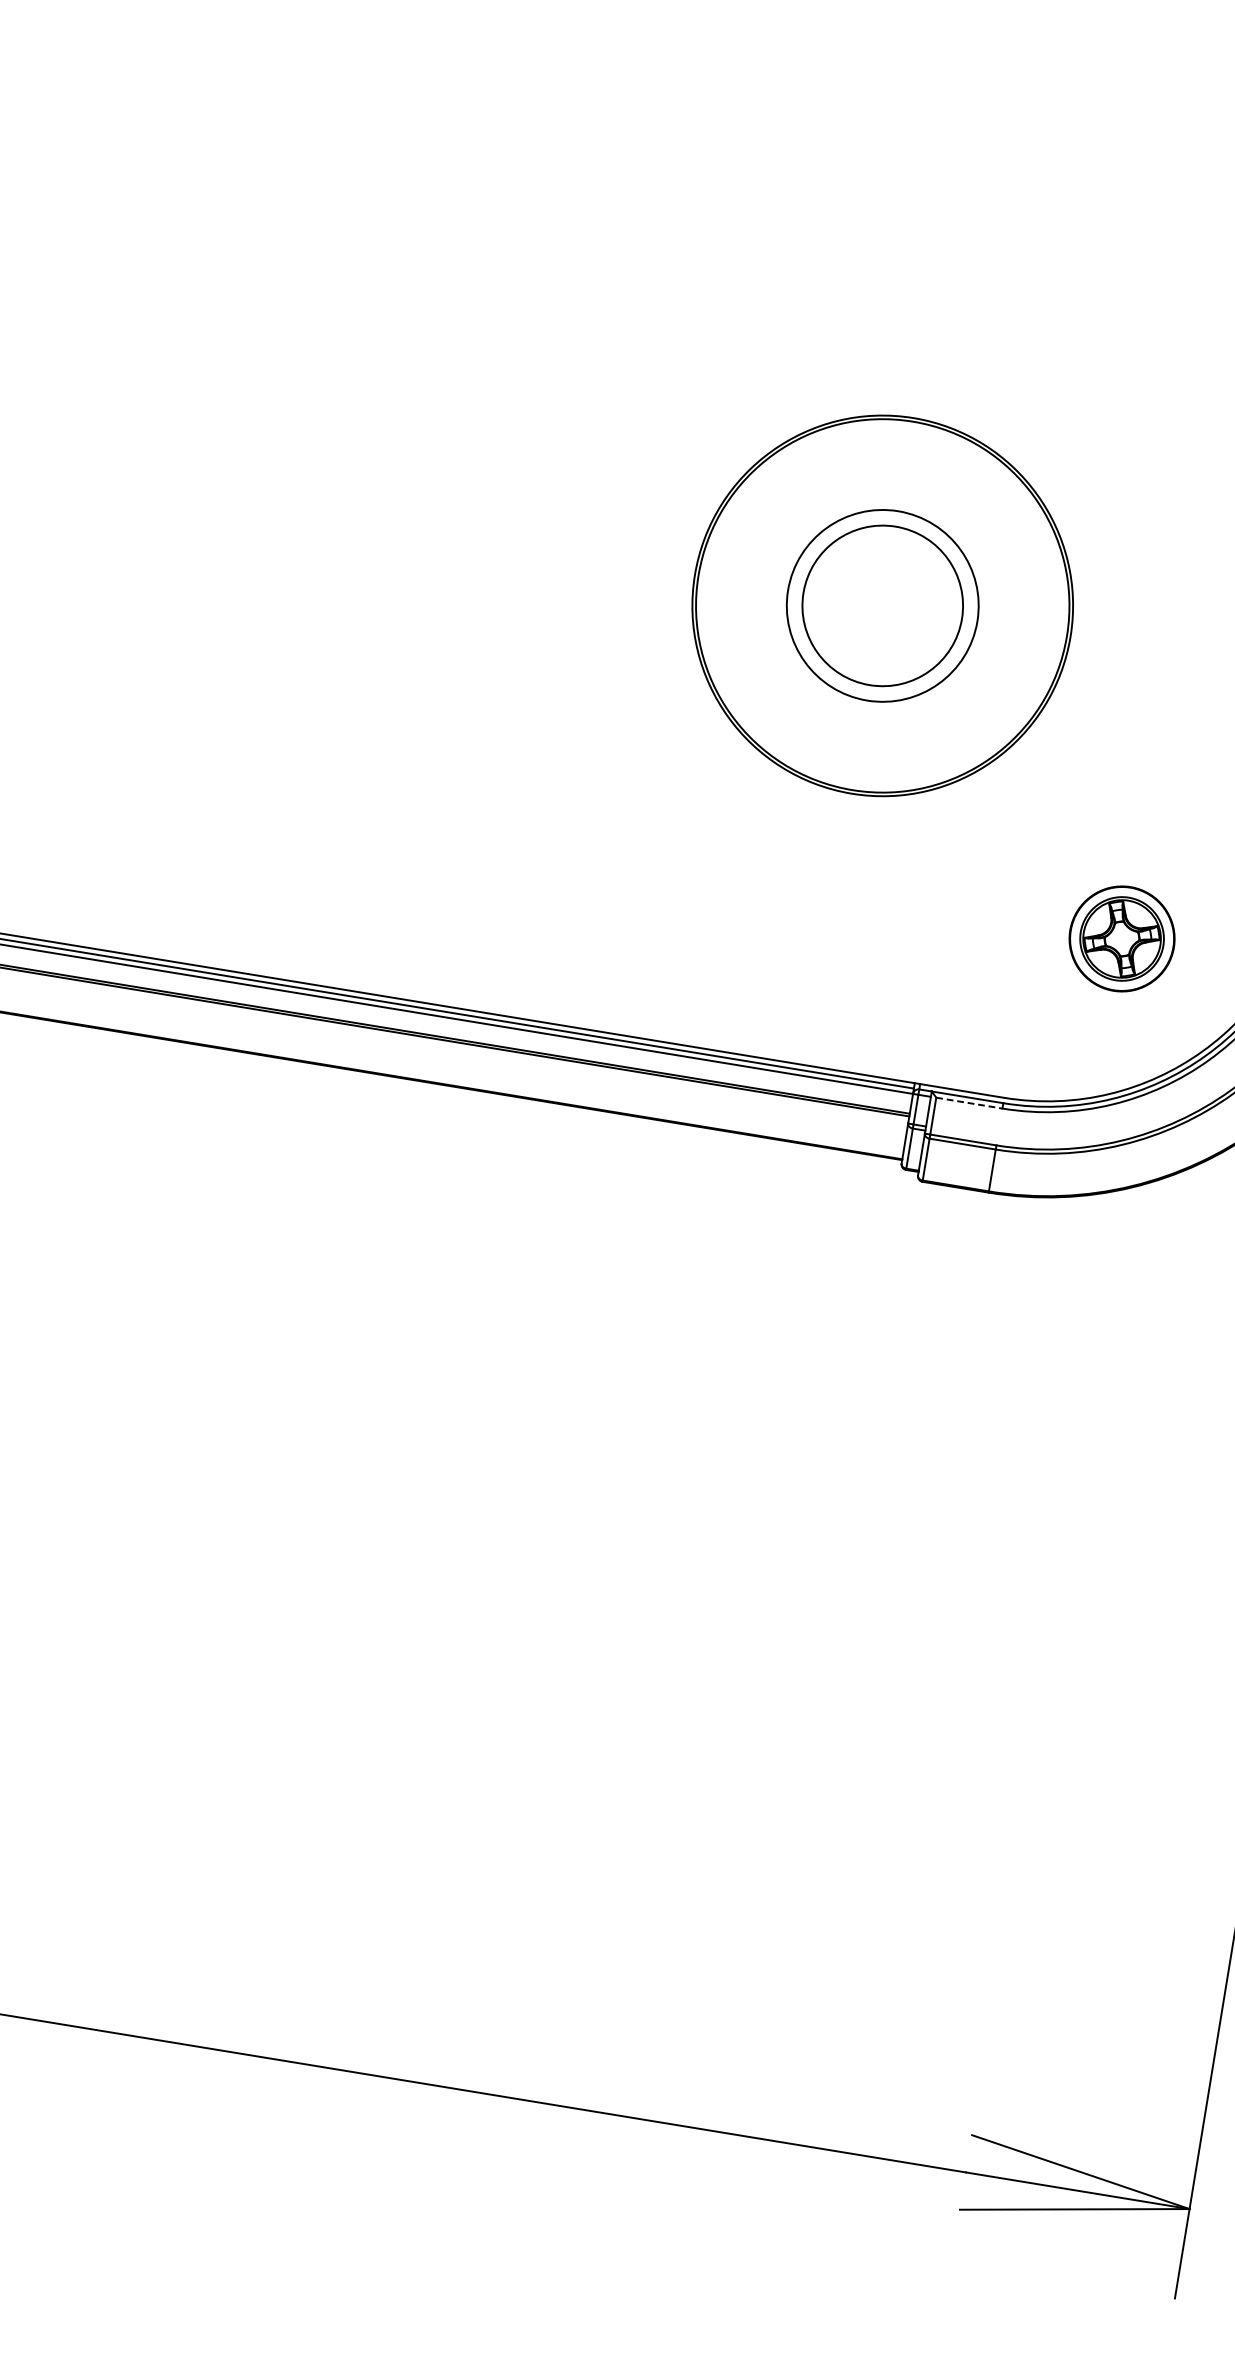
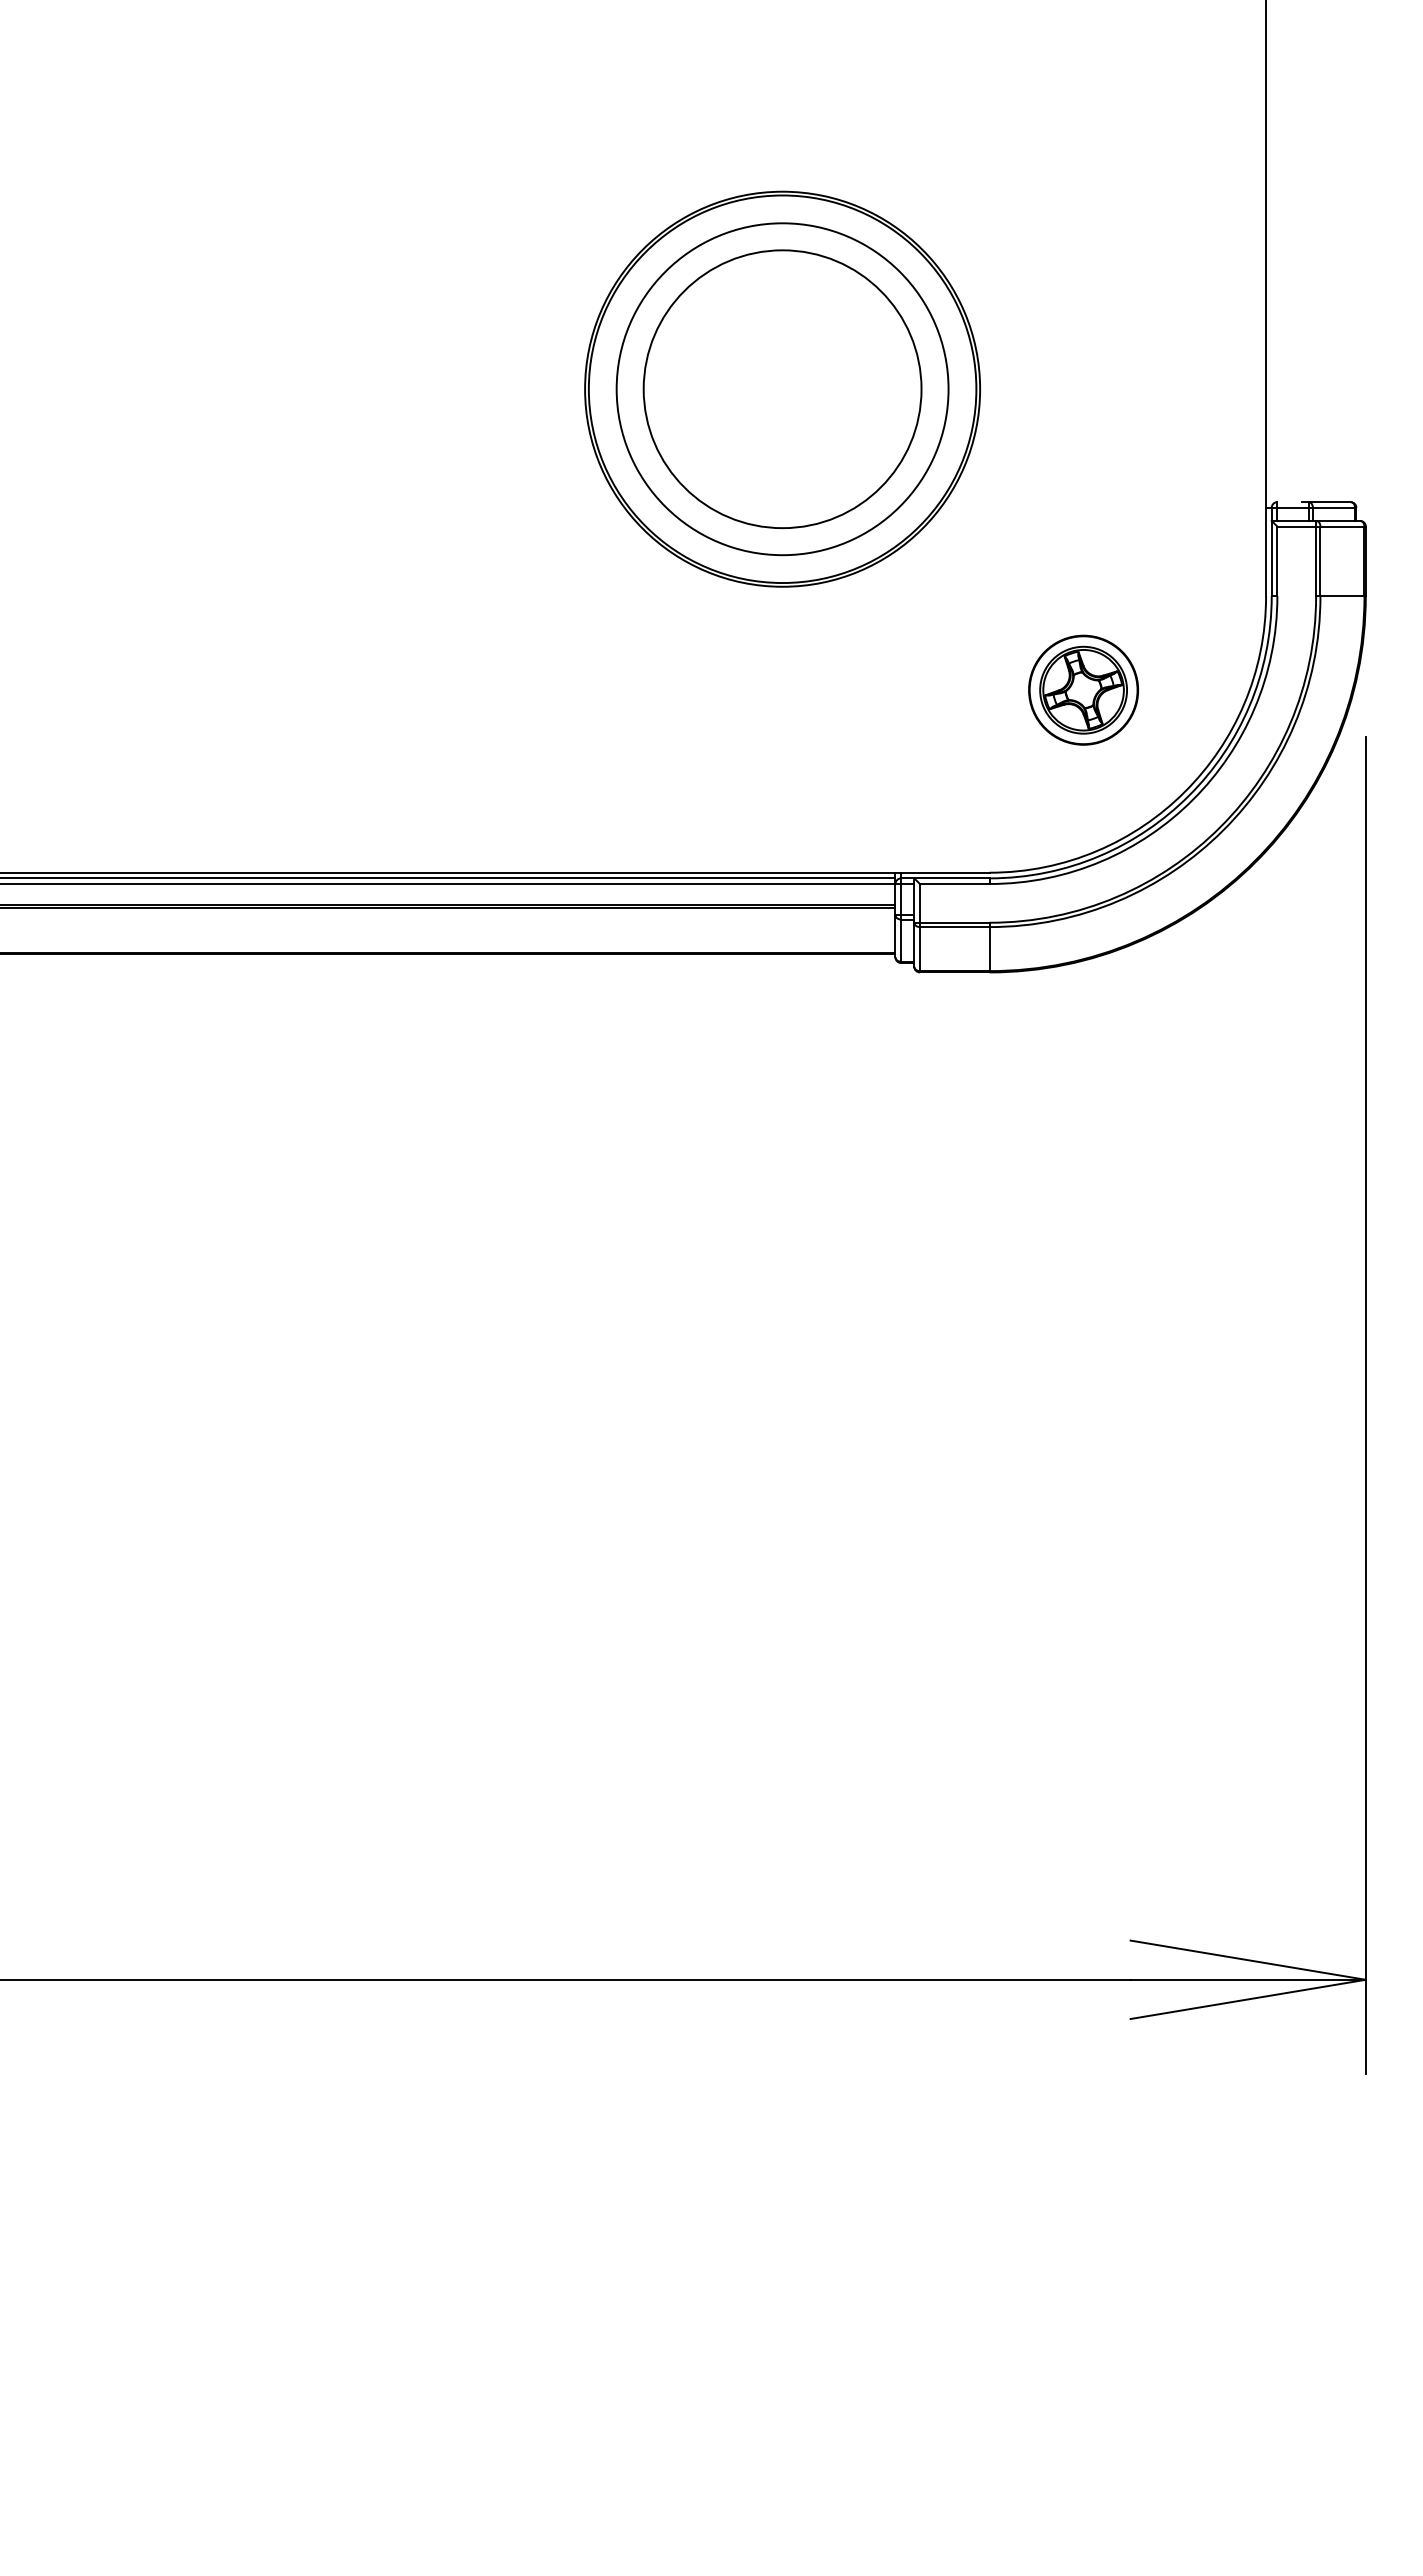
circle: (882, 606) -> (782, 389), size x1.67
circle: (882, 606) -> (782, 389), size x1.67
line: (969, 1103) -> (954, 884), dashed -> solid

